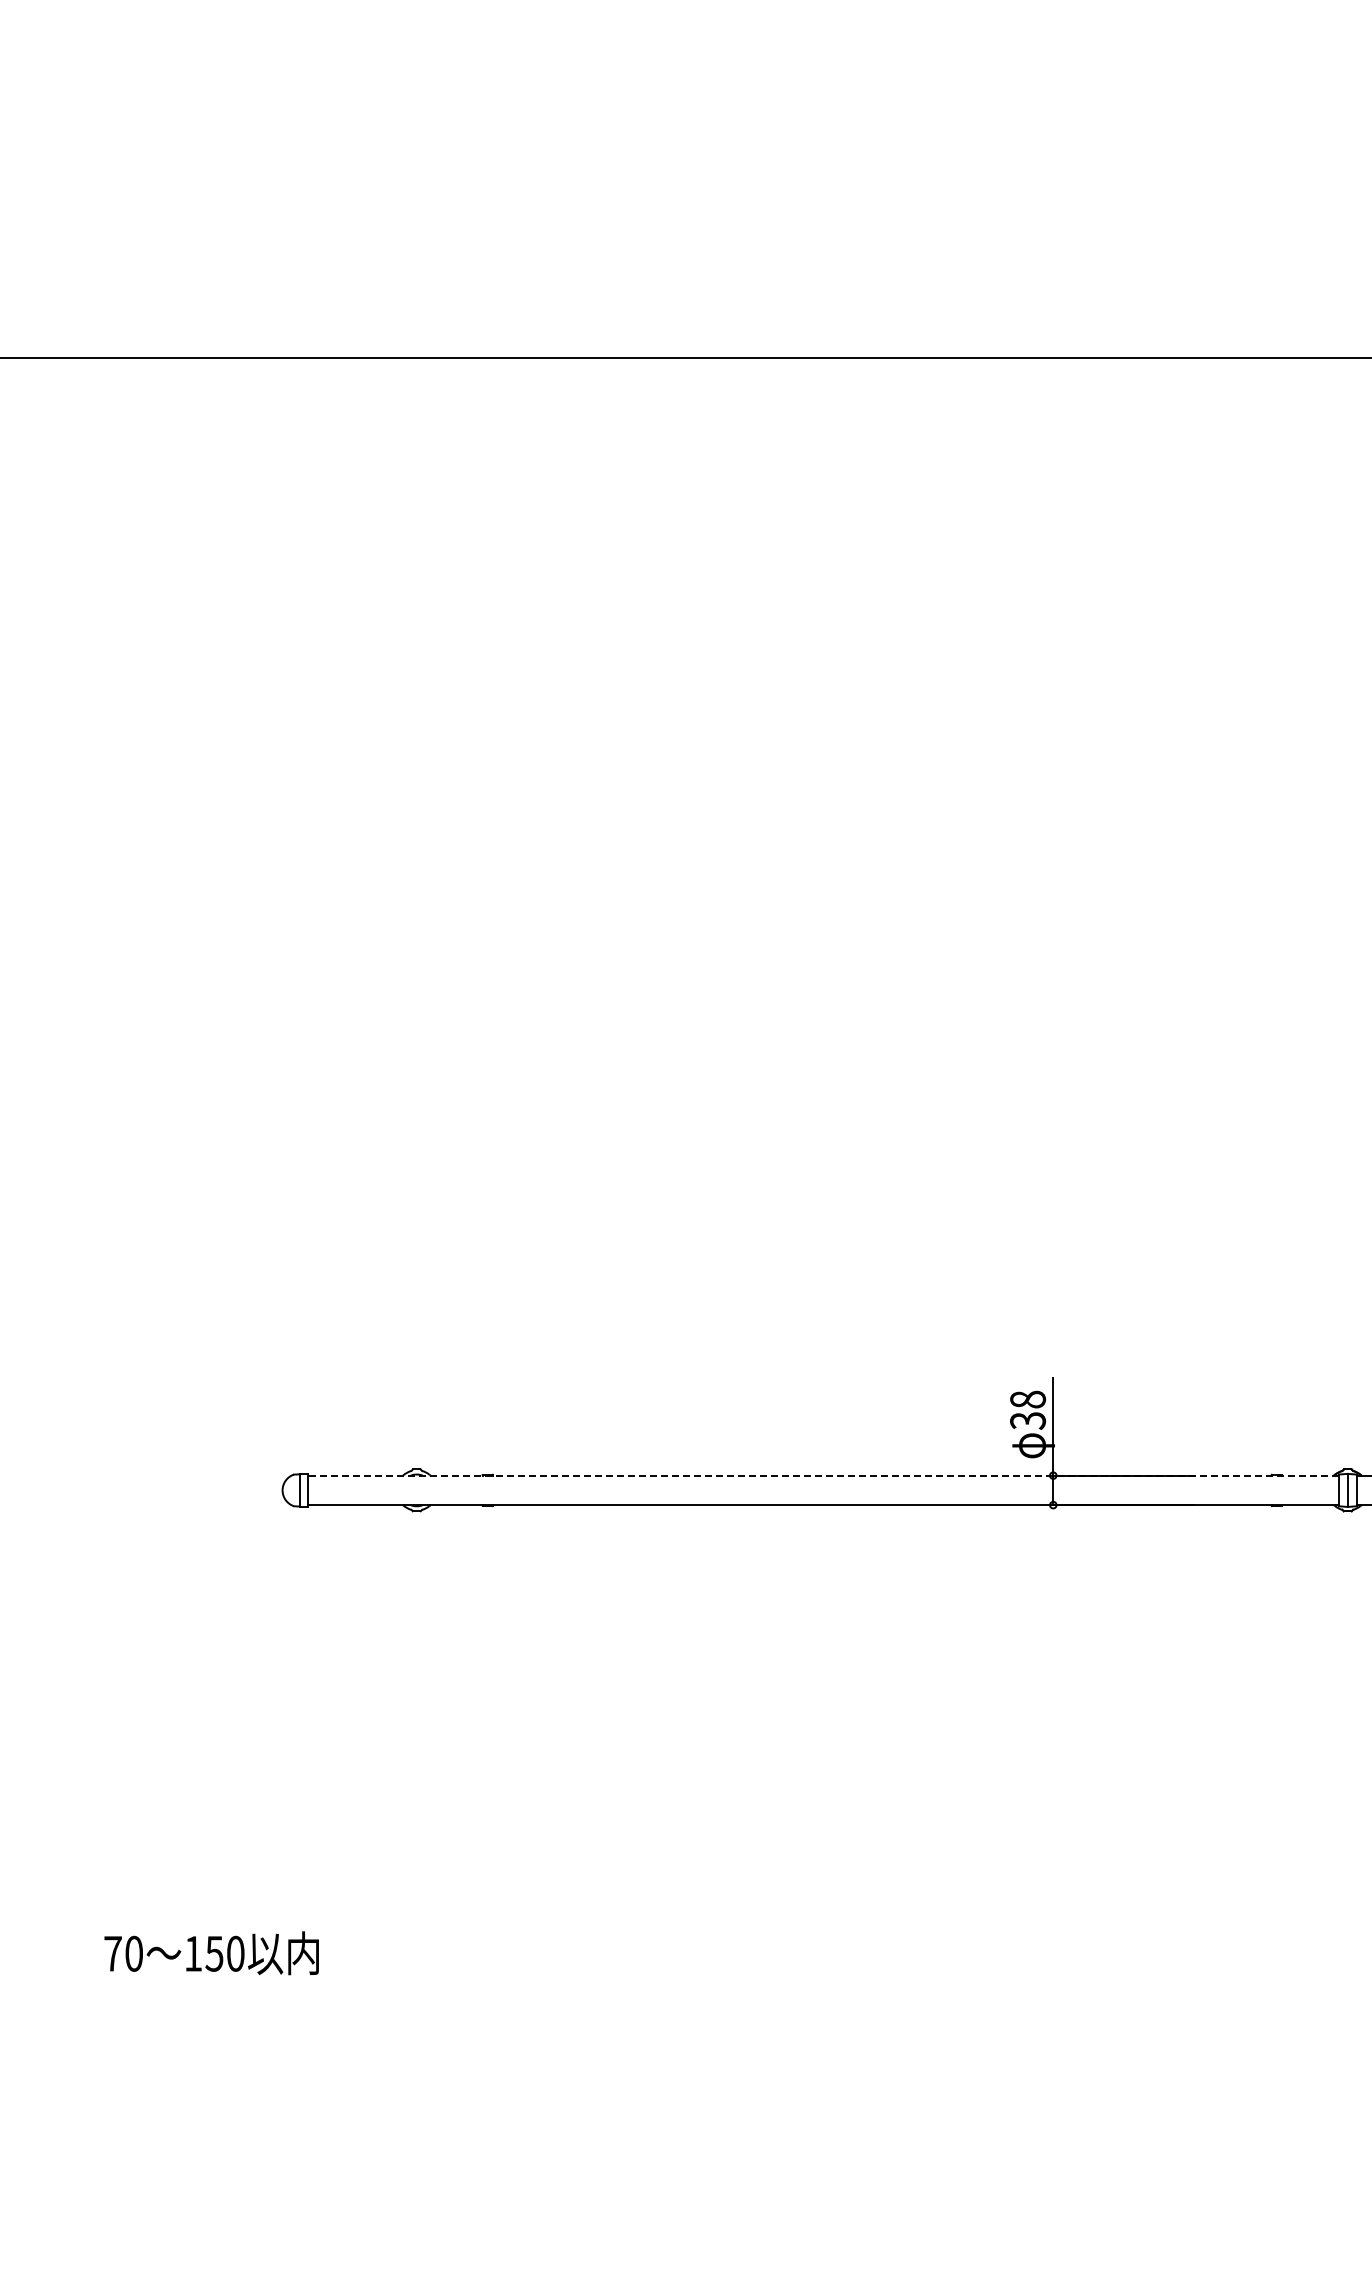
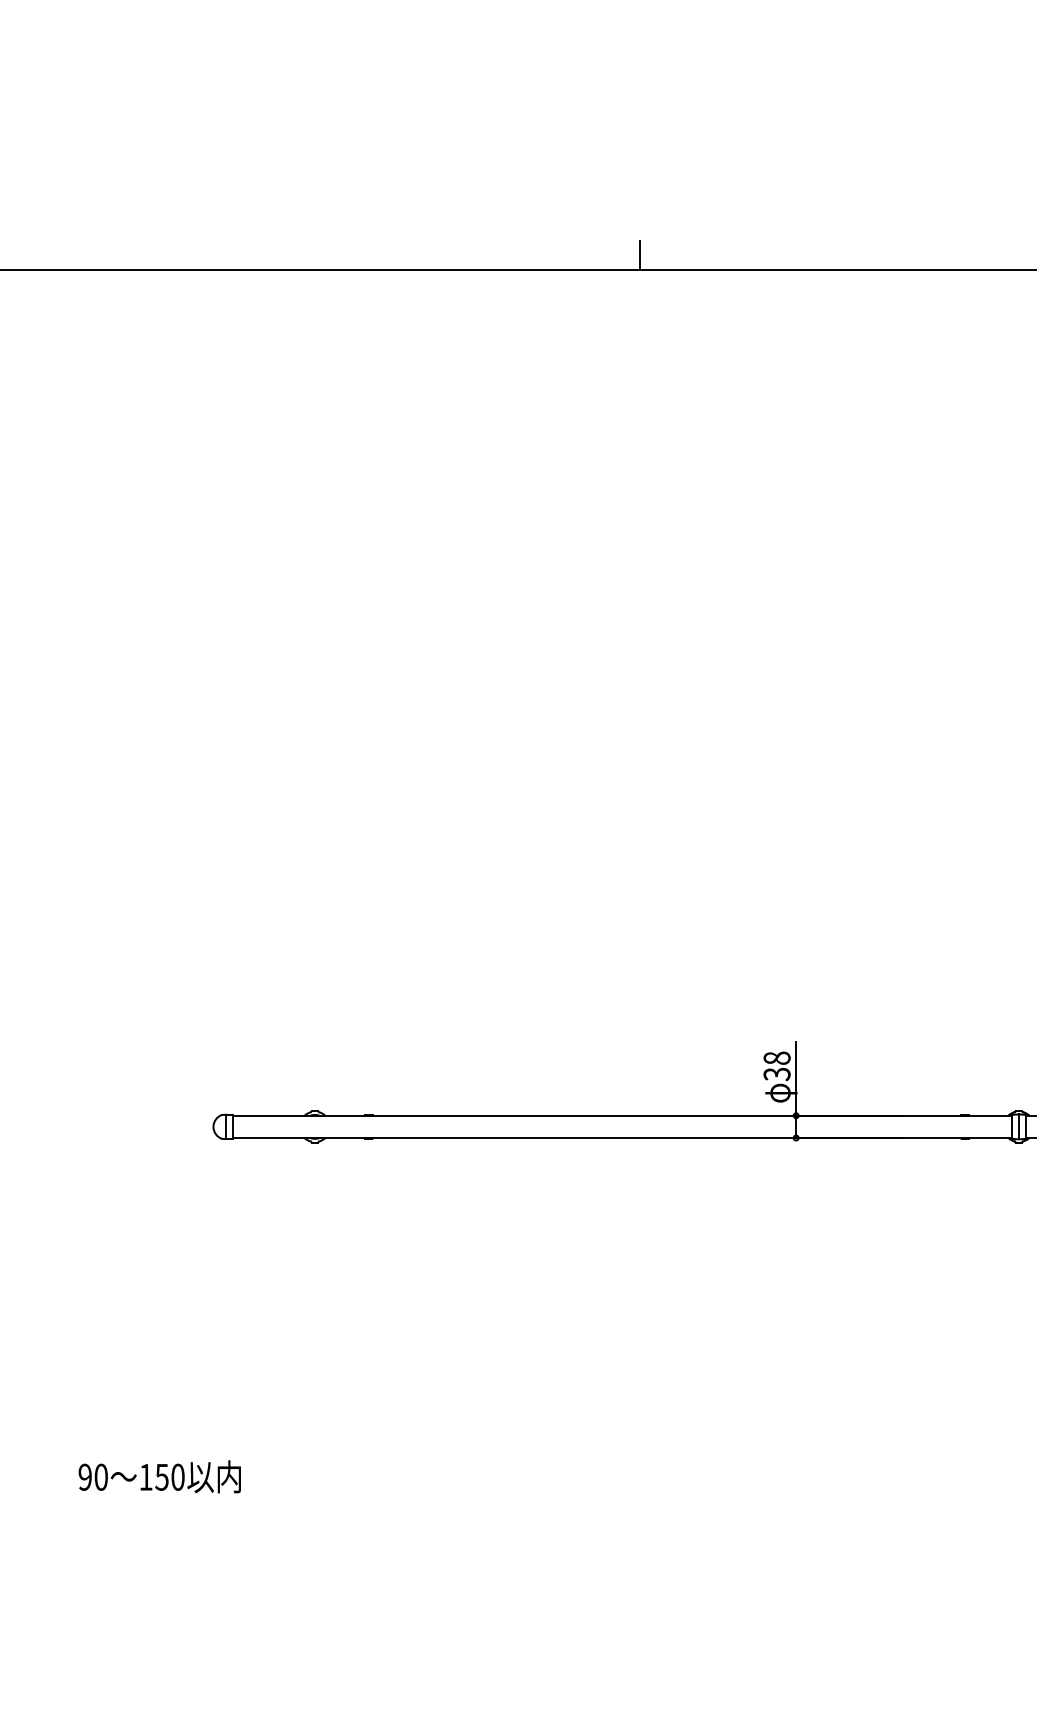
line: (846, 337) -> (639, 255), added
line: (823, 1475) -> (622, 1115), dashed -> solid
text: (112, 1953) -> (84, 1477), 70 -> 90

